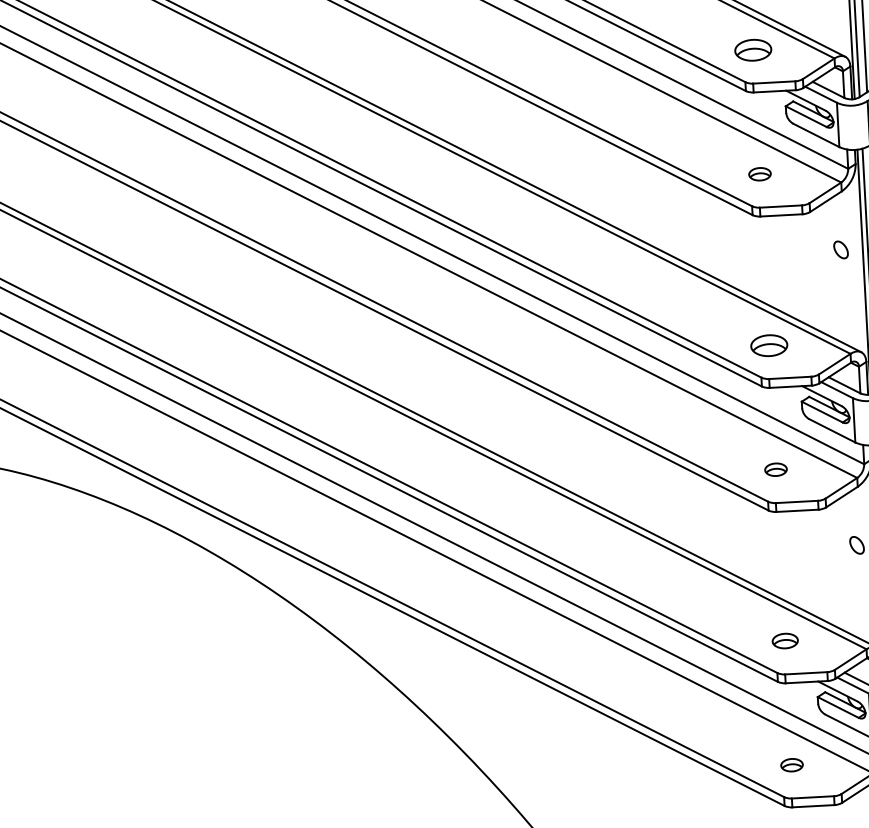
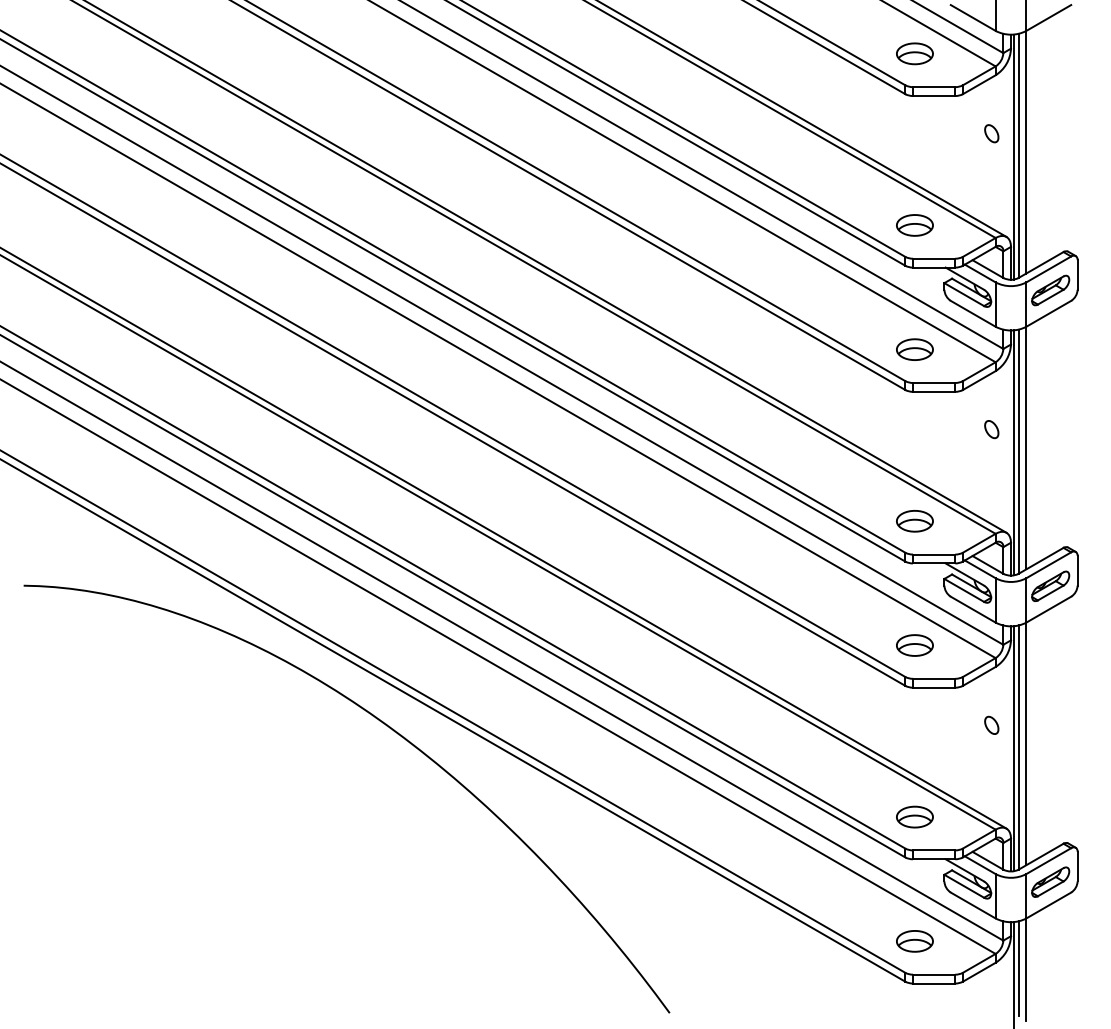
part: (759, 174) -> (914, 349), size x1.67
part: (775, 469) -> (914, 645), size x1.67
part: (784, 640) -> (914, 816), size x1.43
part: (791, 765) -> (914, 941), size x1.67

